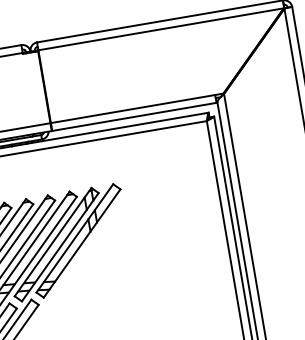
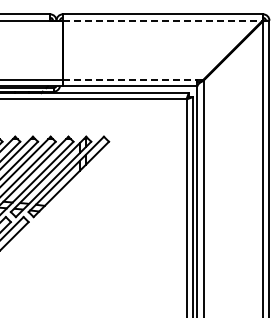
line: (160, 29) -> (162, 20), solid -> dashed
line: (132, 108) -> (129, 79), solid -> dashed

